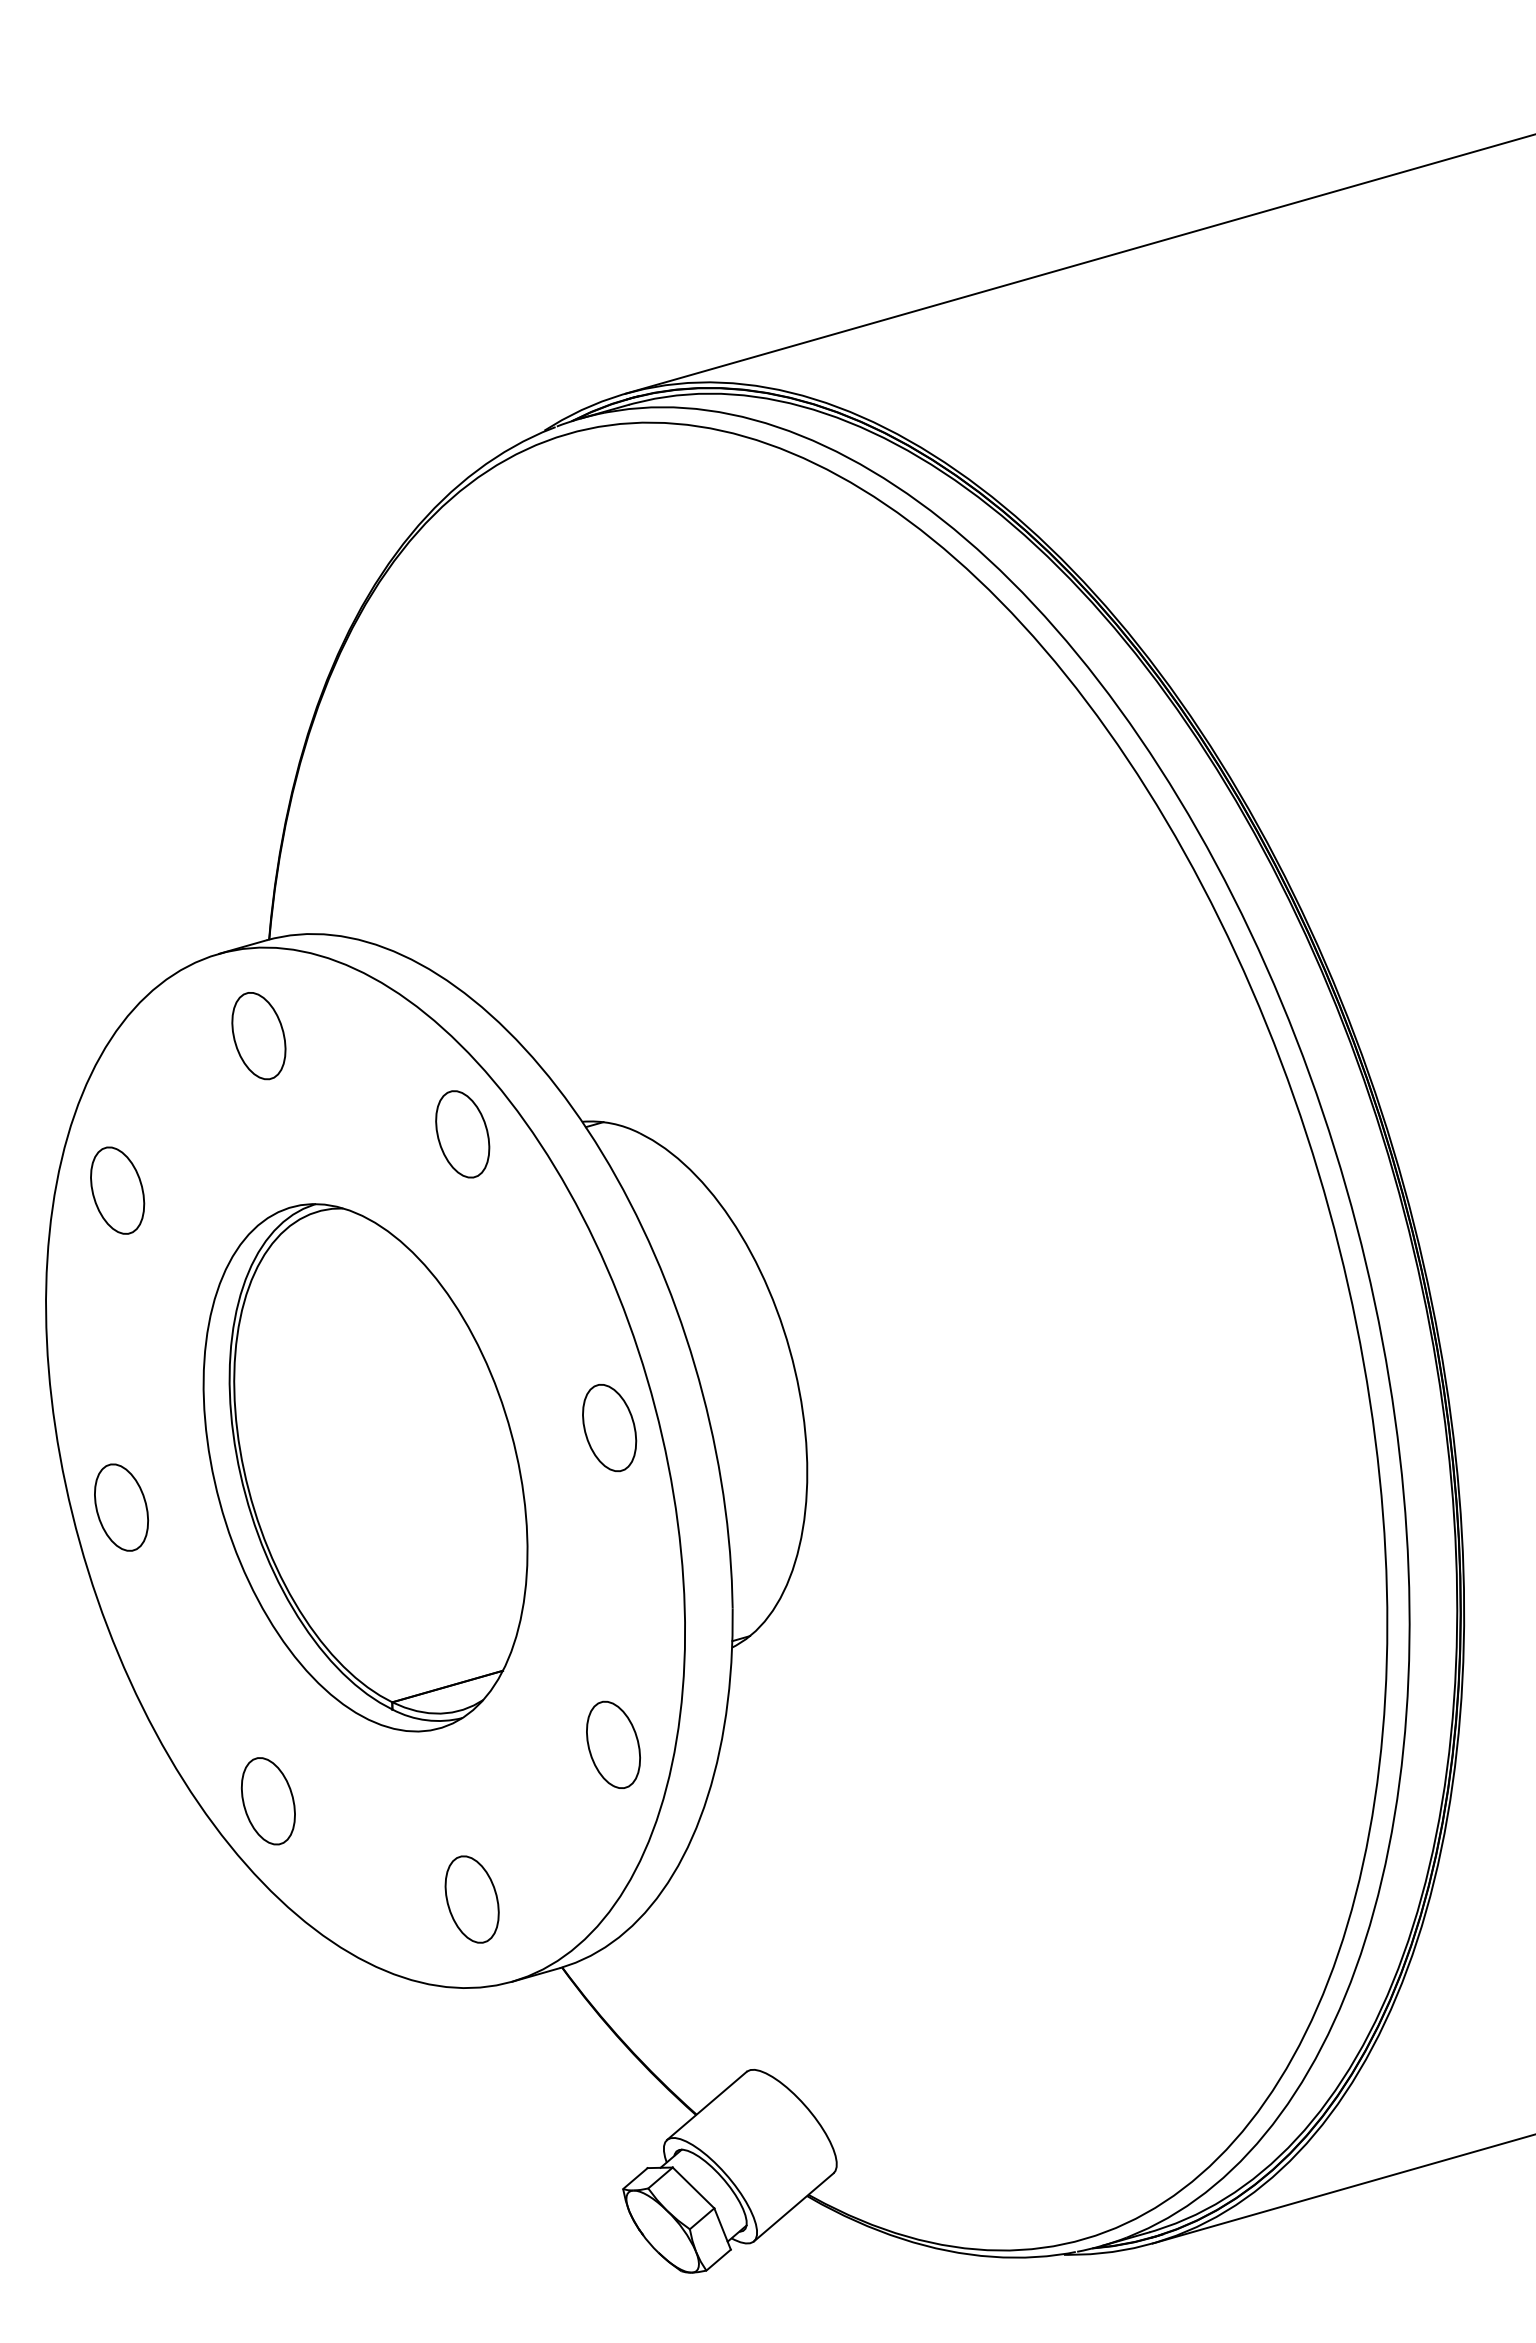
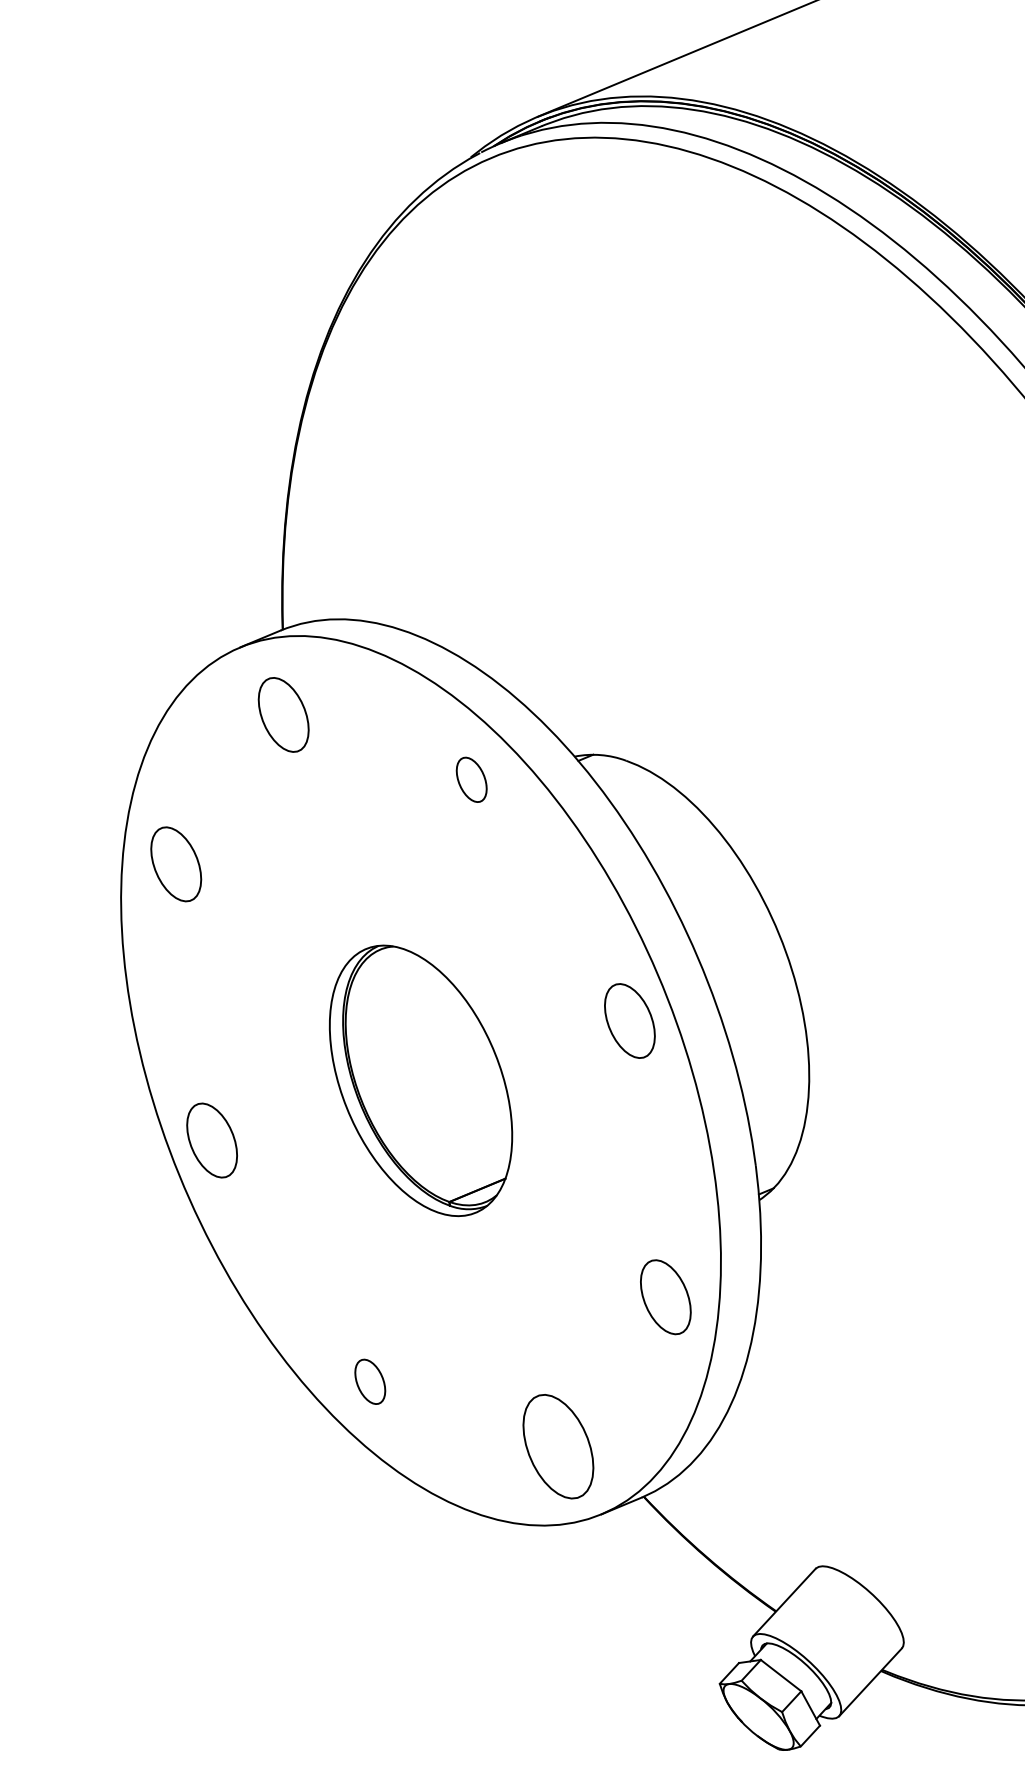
part: (462, 1134) -> (471, 779), size x0.6
part: (365, 1467) -> (420, 1080), size x0.6
part: (267, 1801) -> (369, 1382), size x0.6
part: (471, 1899) -> (557, 1446), size x1.4

